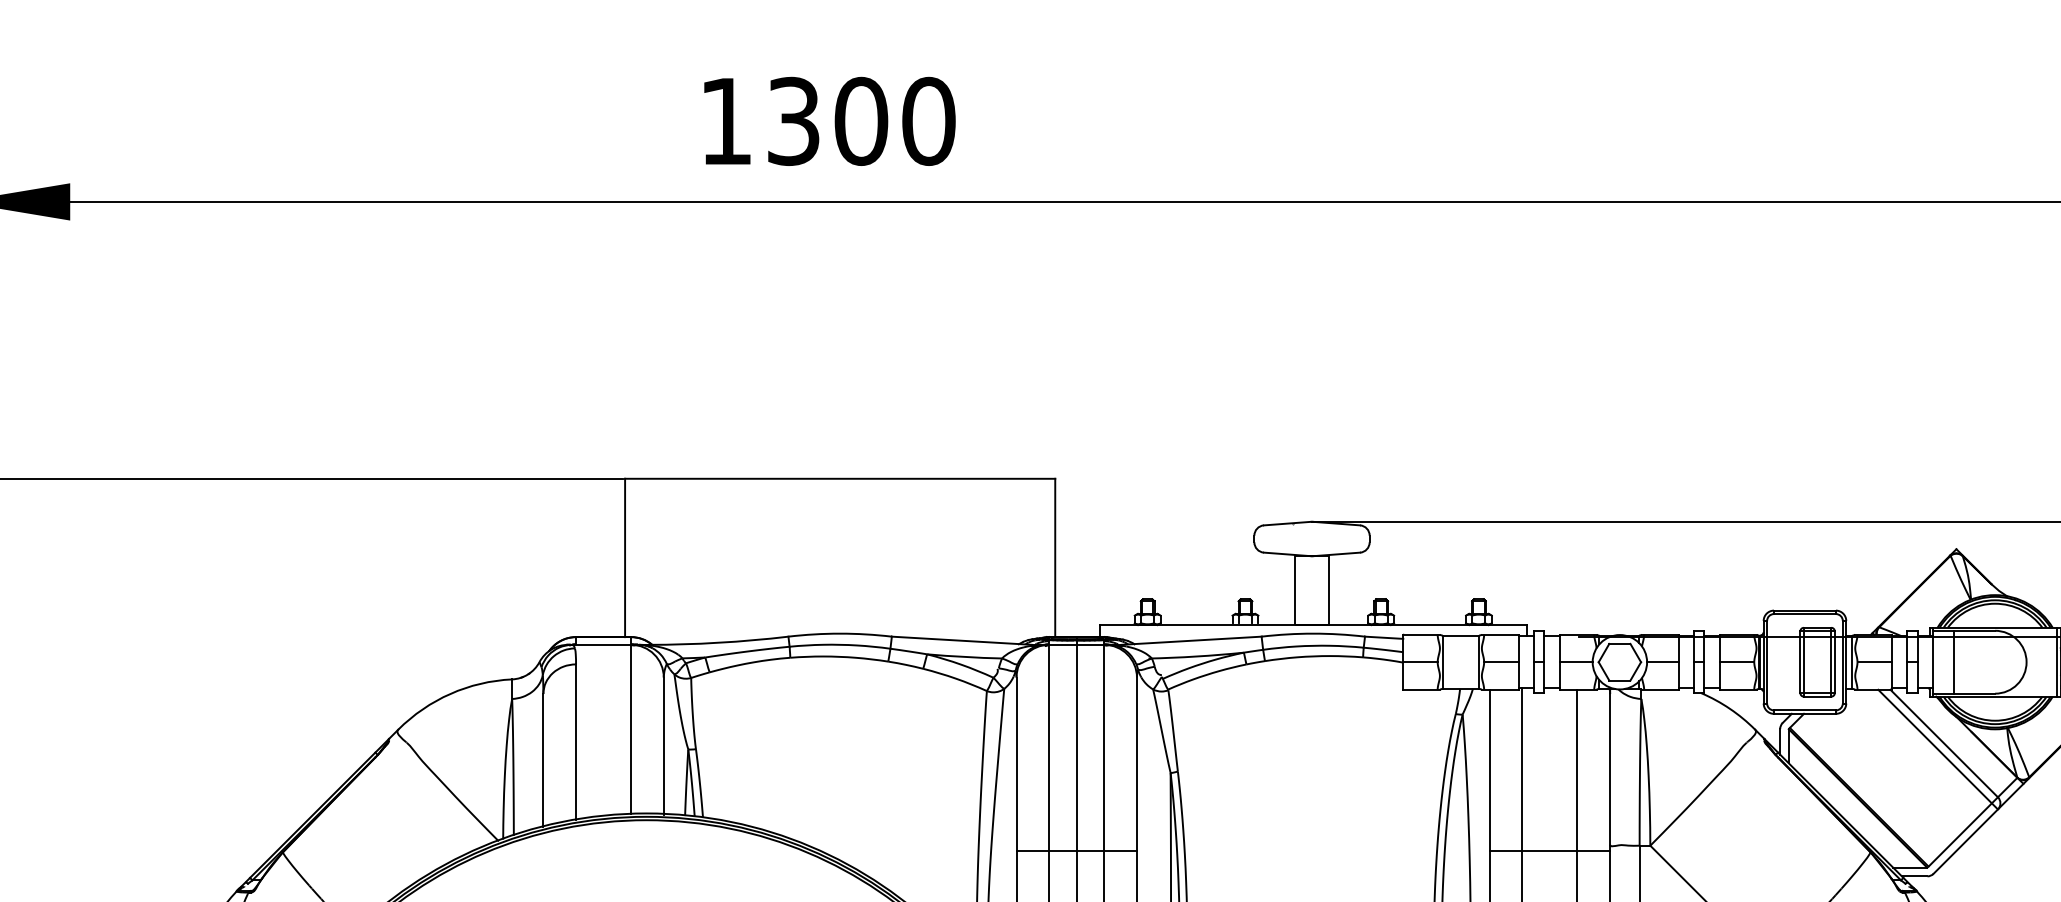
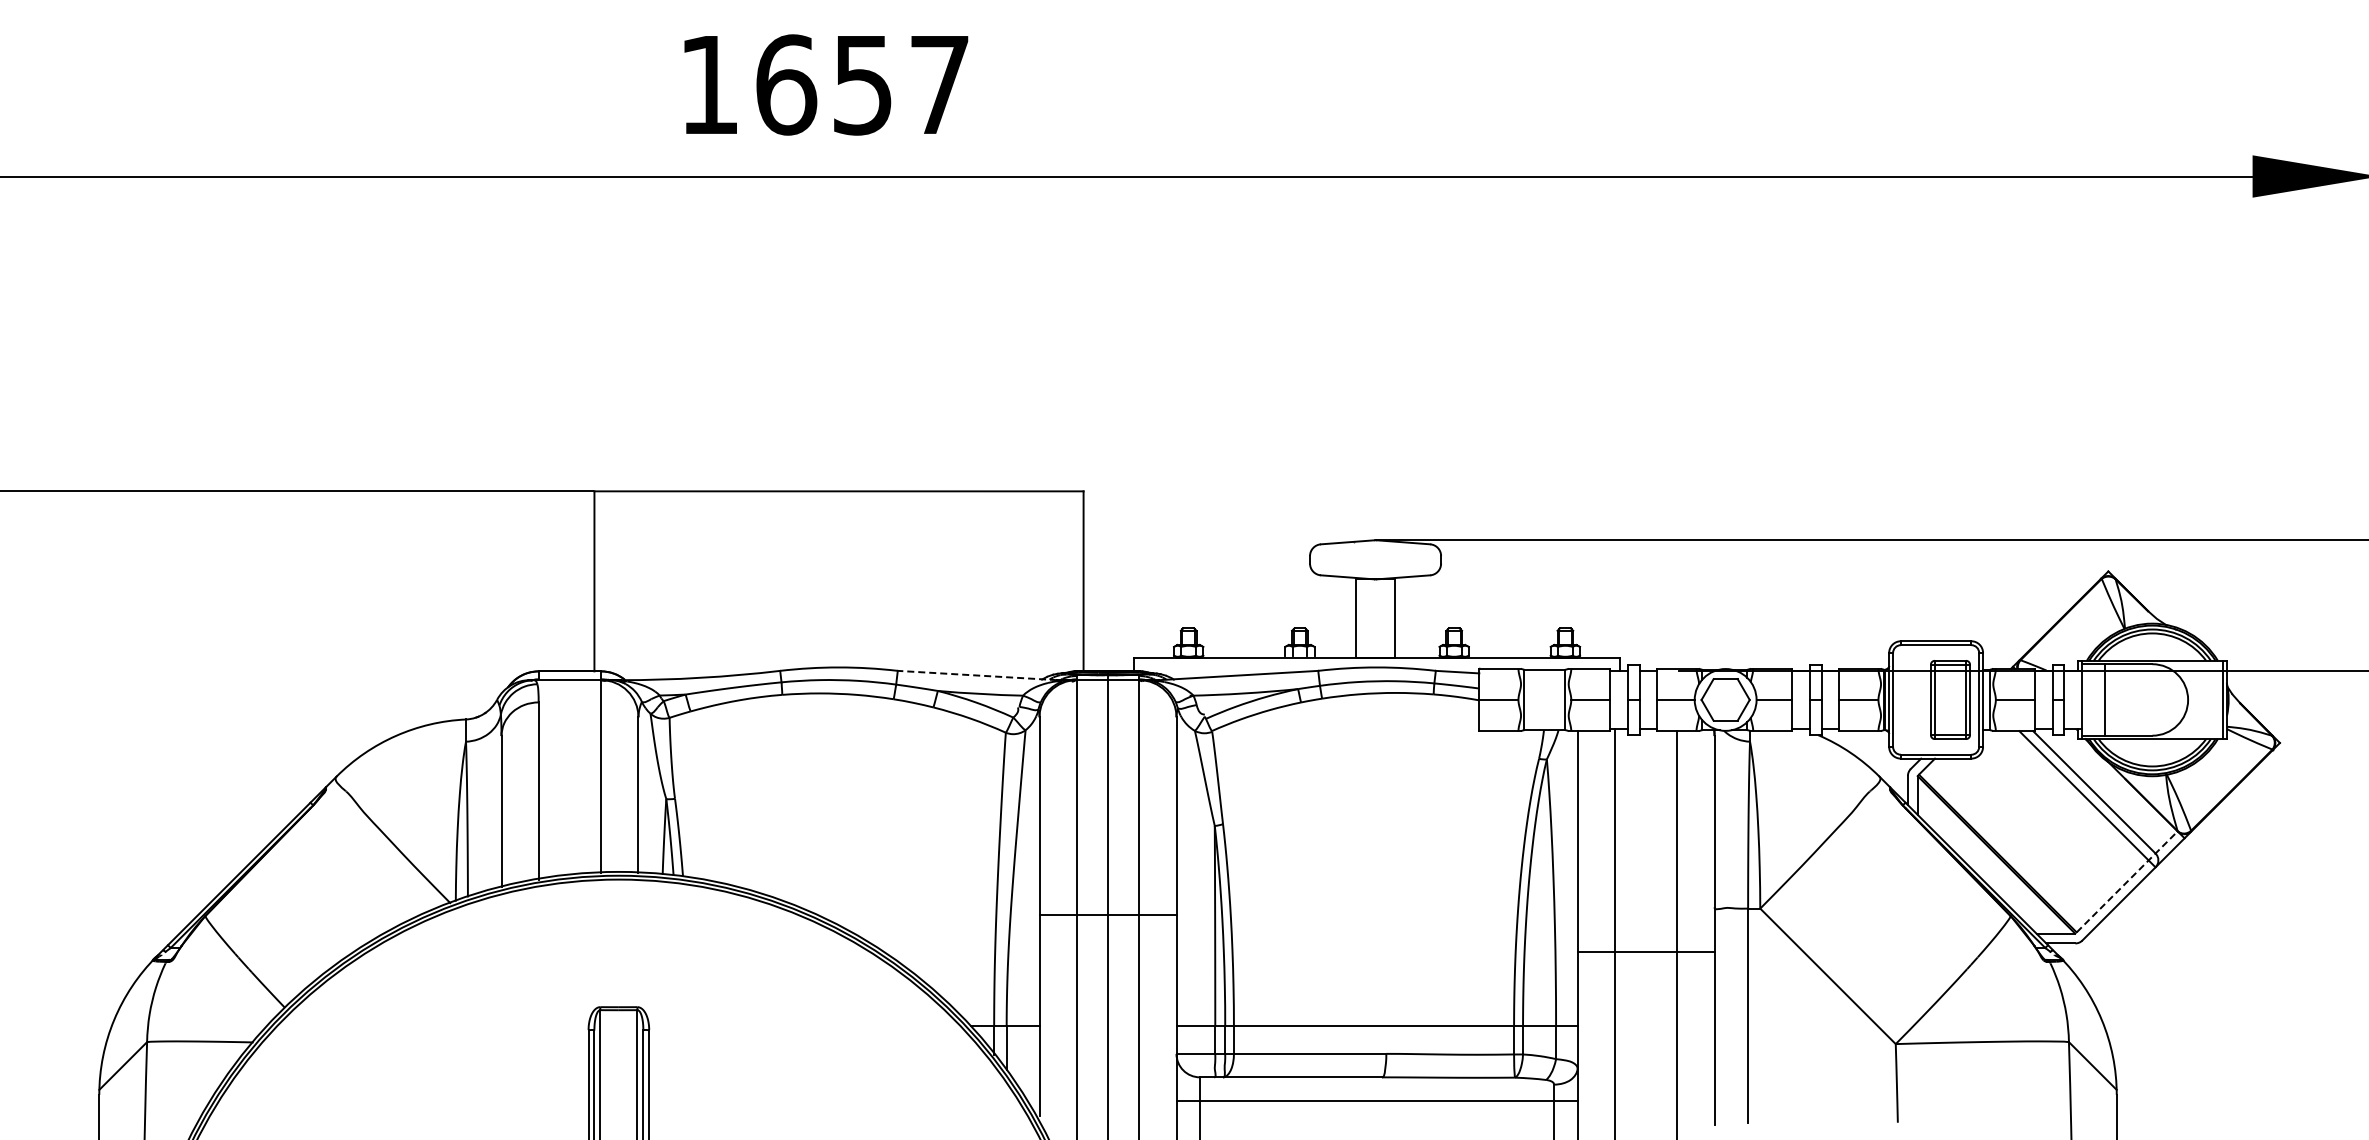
text: (861, 121) -> (863, 84), 1300 -> 1657
line: (961, 640) -> (977, 675), solid -> dashed
line: (1973, 821) -> (2127, 881), solid -> dashed
line: (1549, 850) -> (1645, 951), moved

